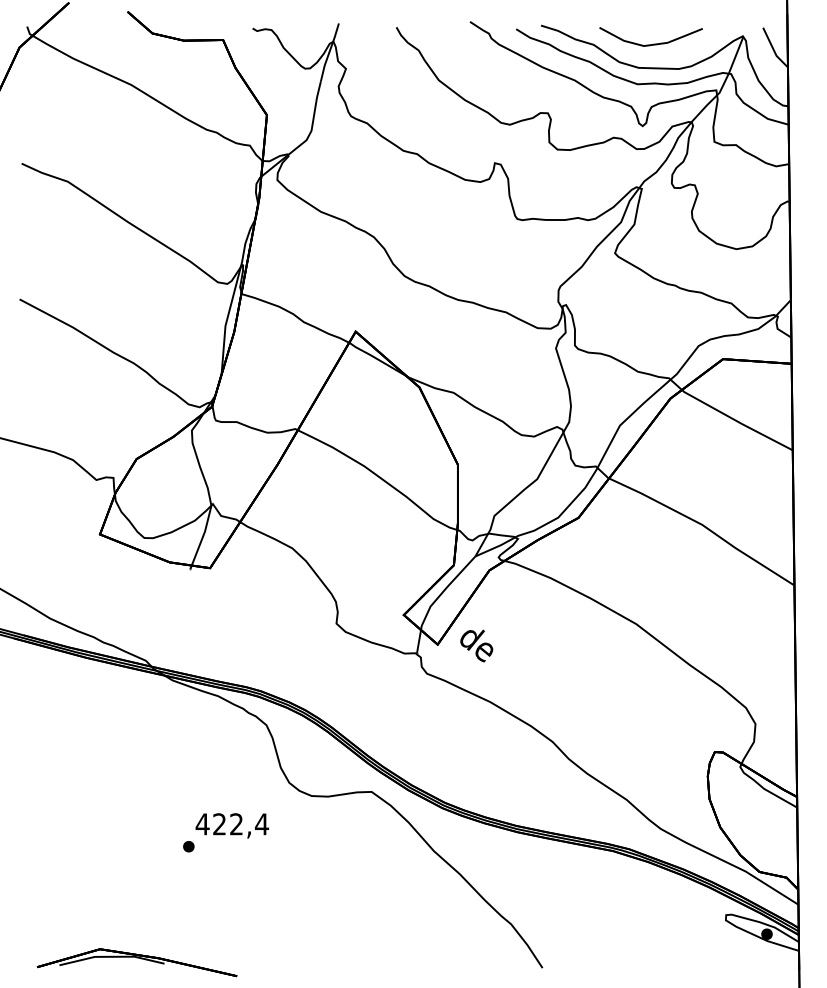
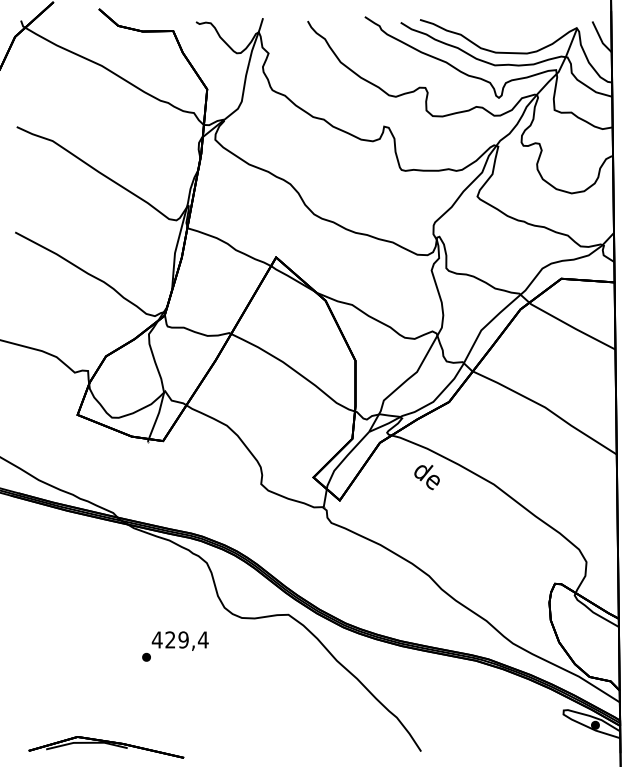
curve: (652, 43) -> (506, 33), removed
text: (475, 645) -> (426, 477), moved
text: (236, 823) -> (183, 639), 422,4 -> 429,4

